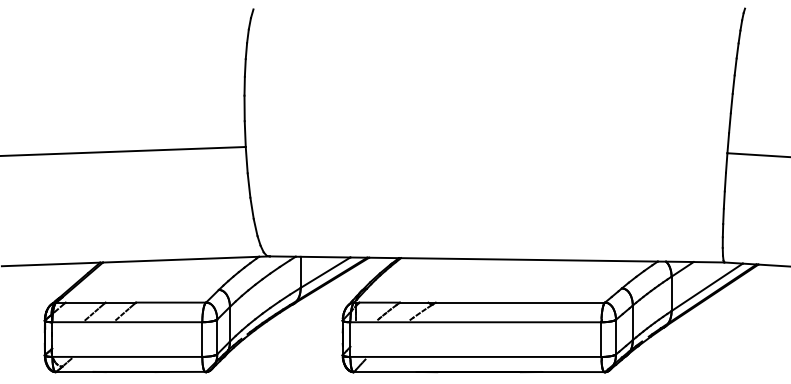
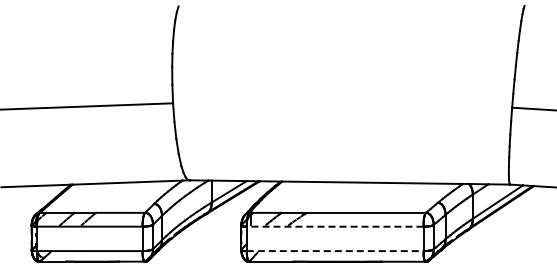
line: (475, 321) -> (334, 226), solid -> dashed
line: (476, 357) -> (335, 251), solid -> dashed

